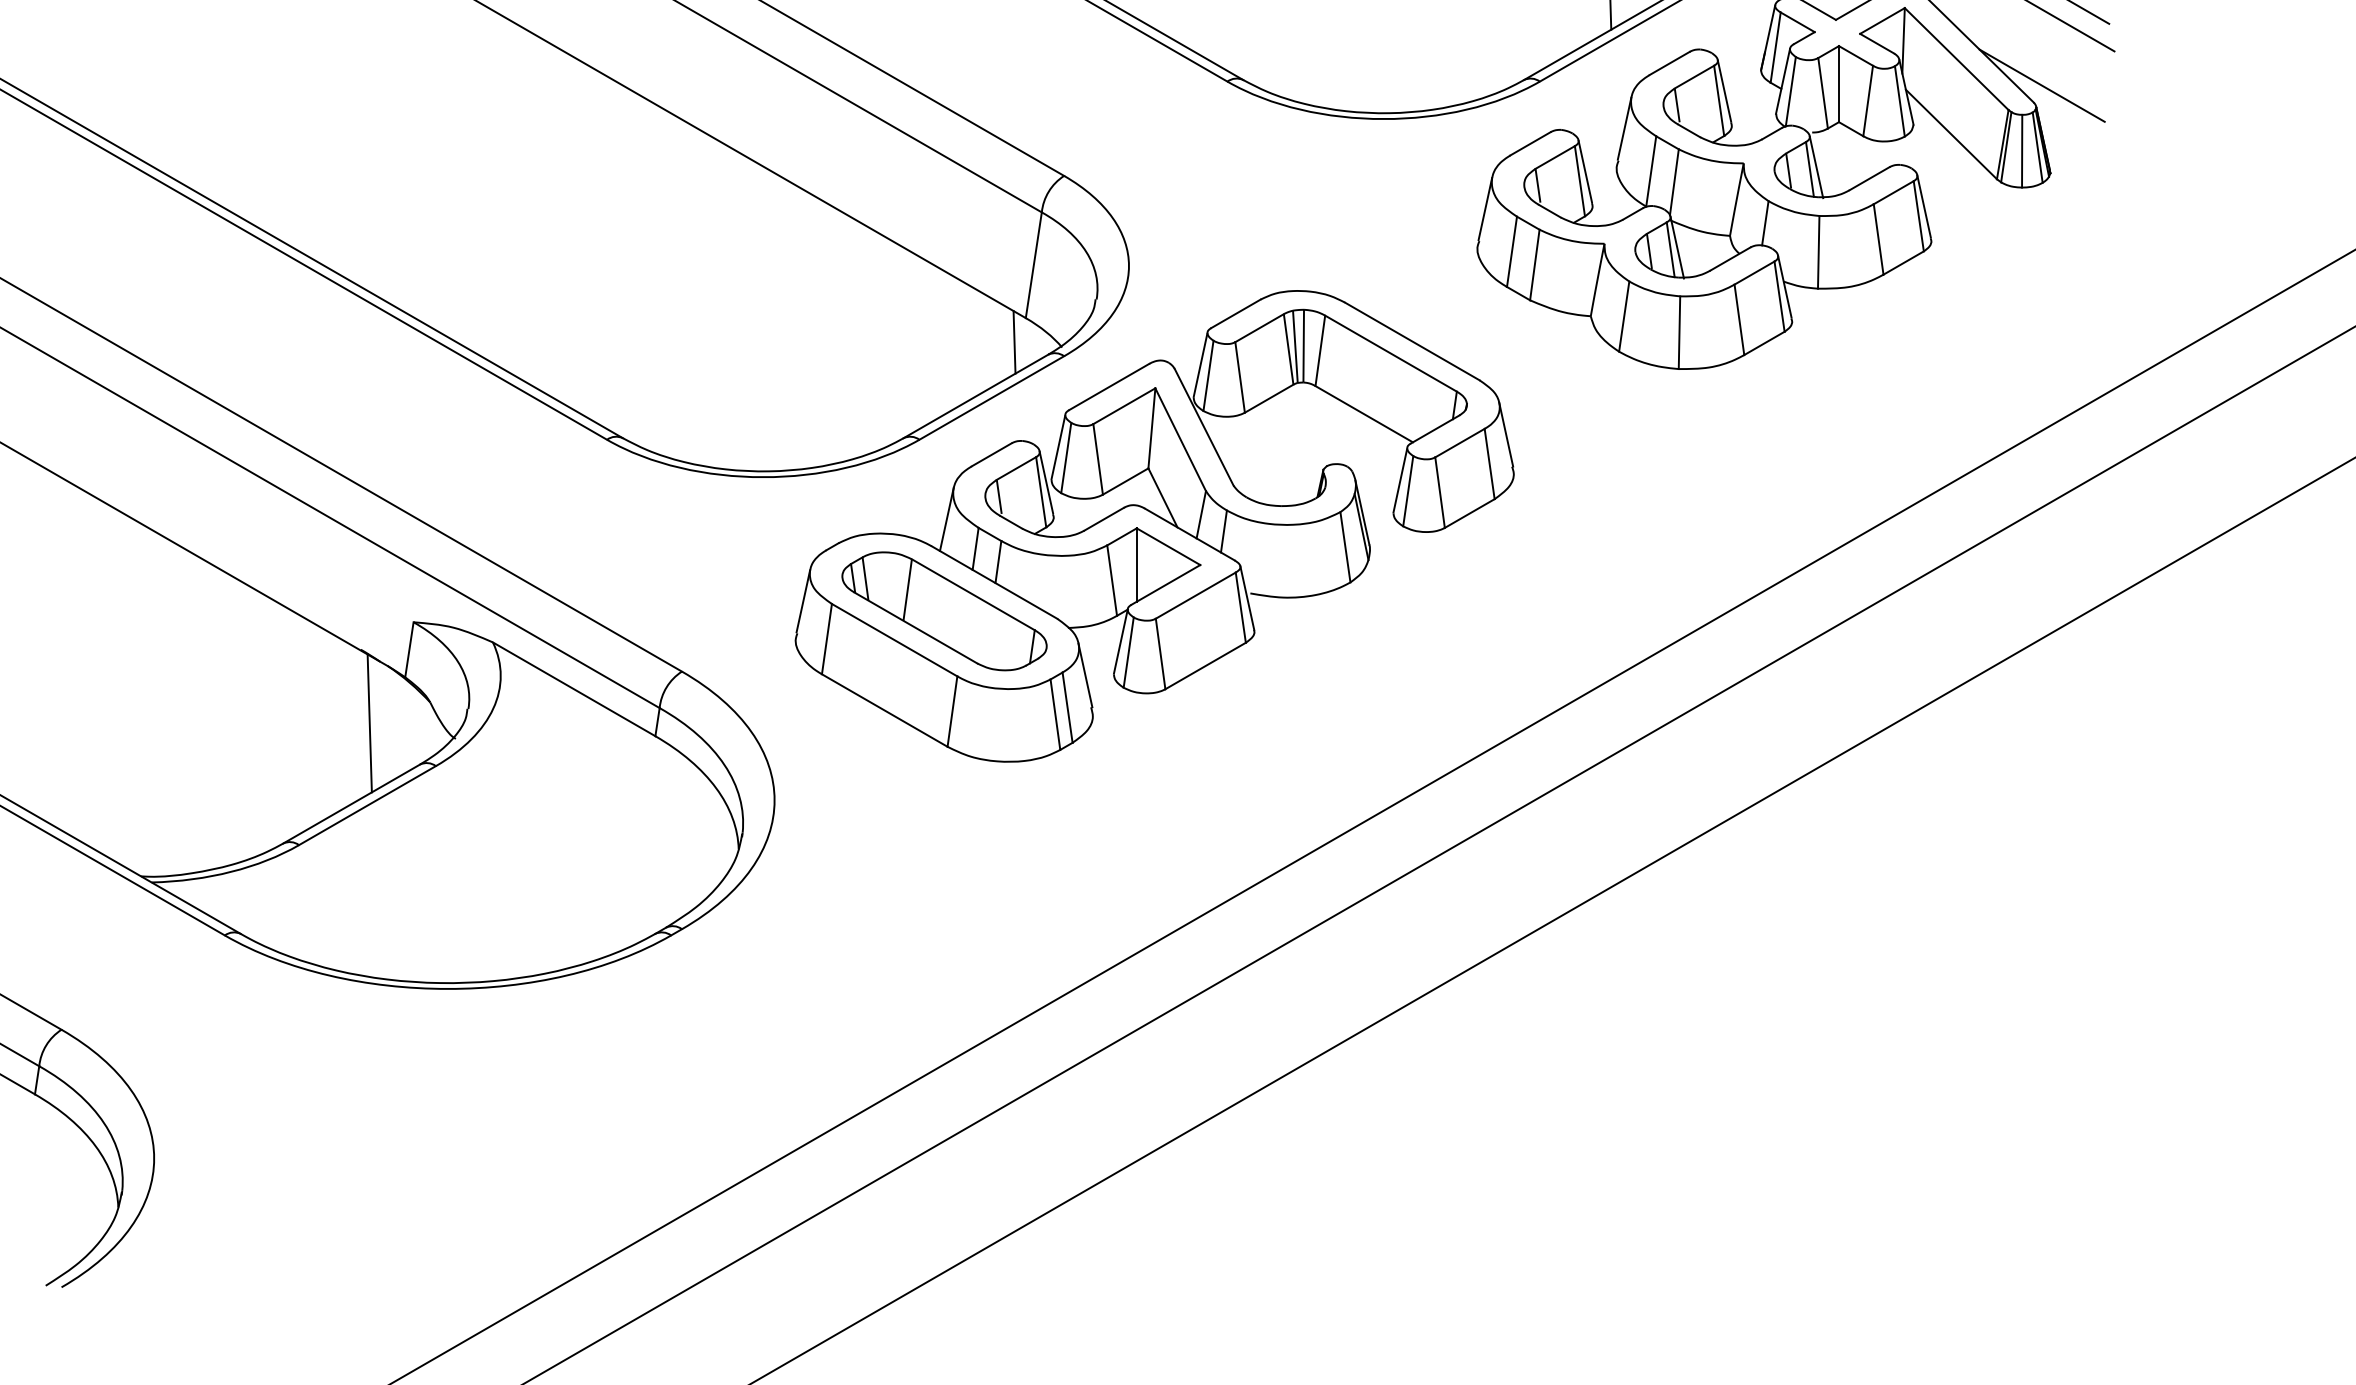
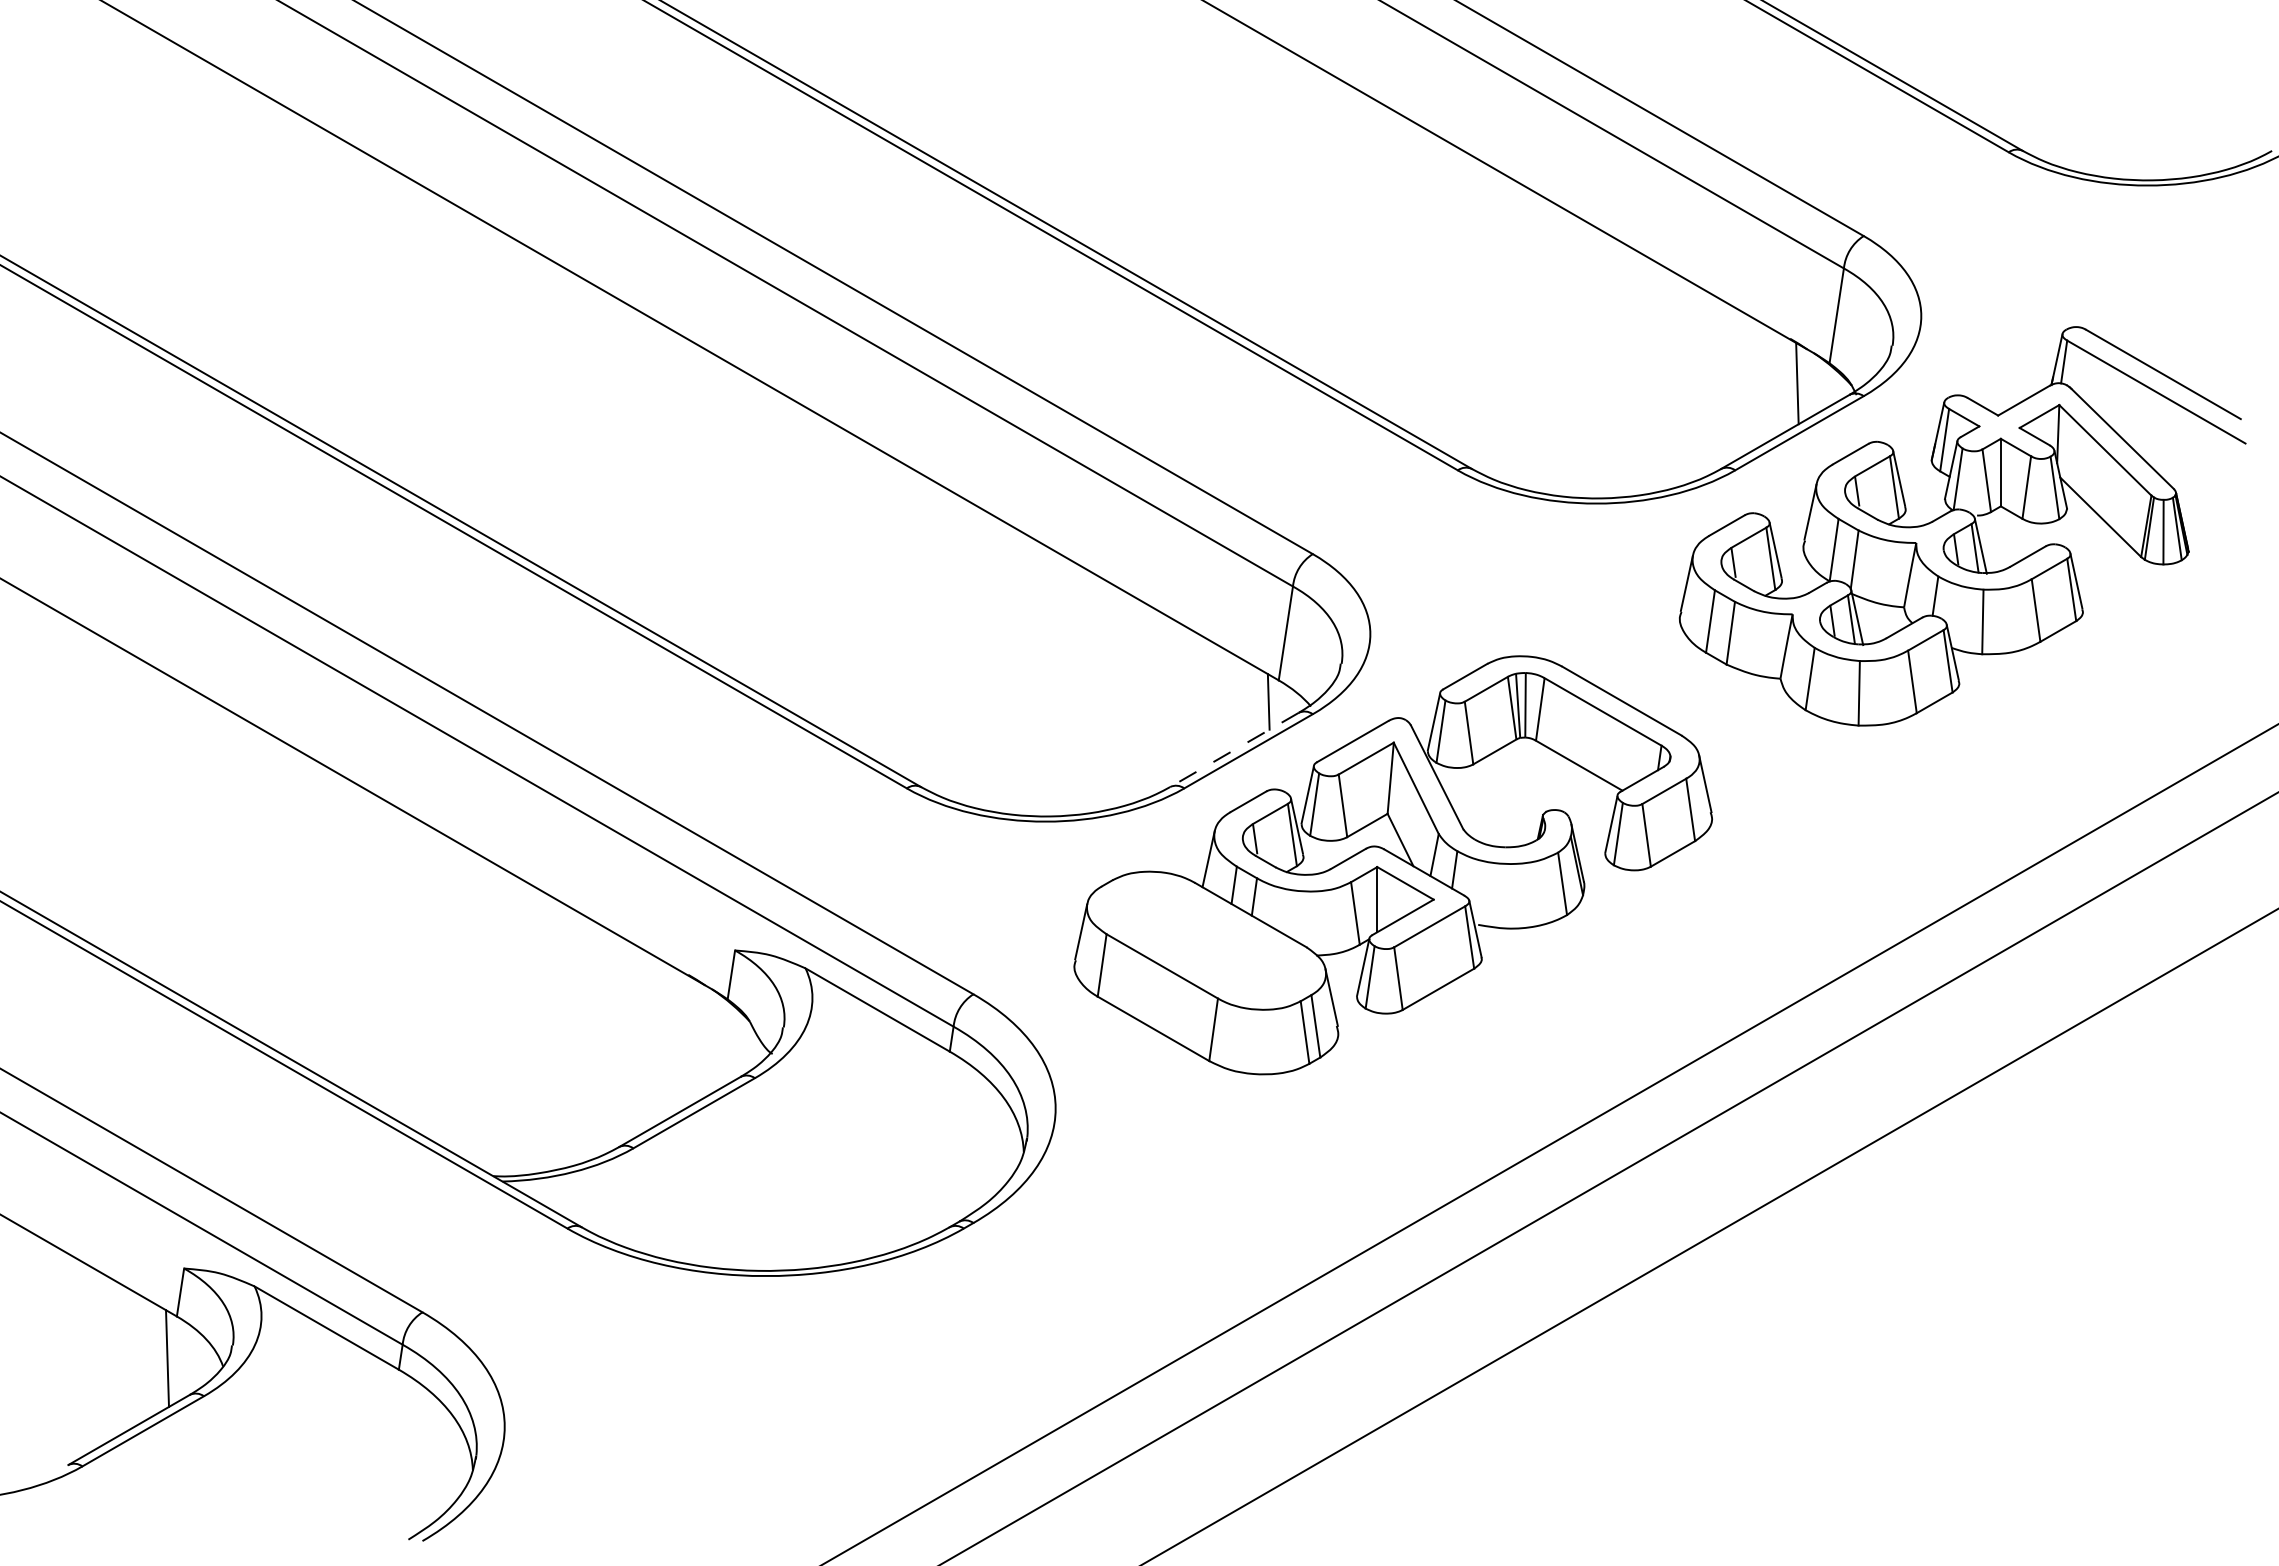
line: (2041, 85) -> (2180, 473), removed
line: (975, 397) -> (1234, 750), solid -> dashed
part: (944, 611) -> (1206, 940), removed
line: (370, 723) -> (696, 1040), removed

